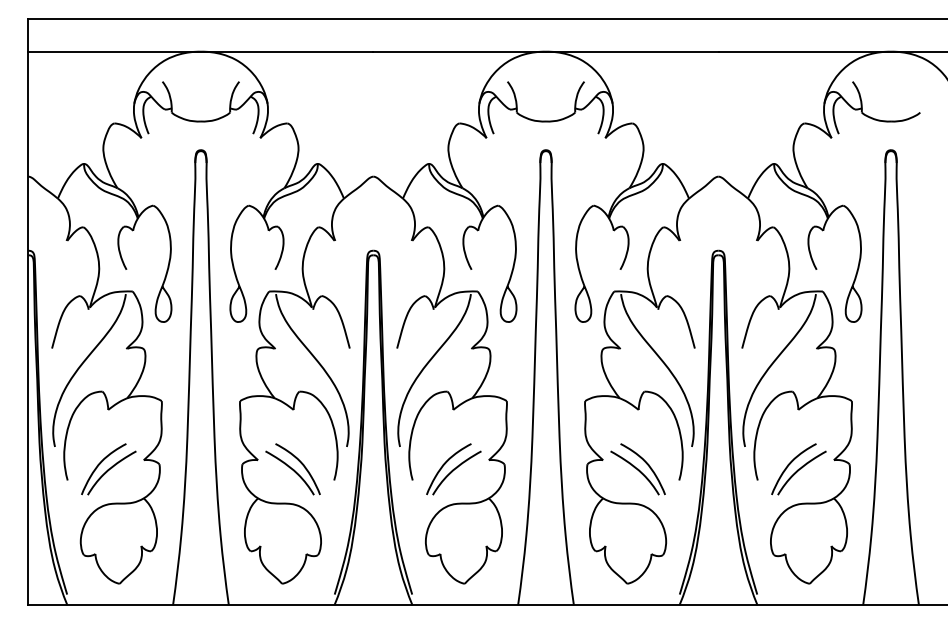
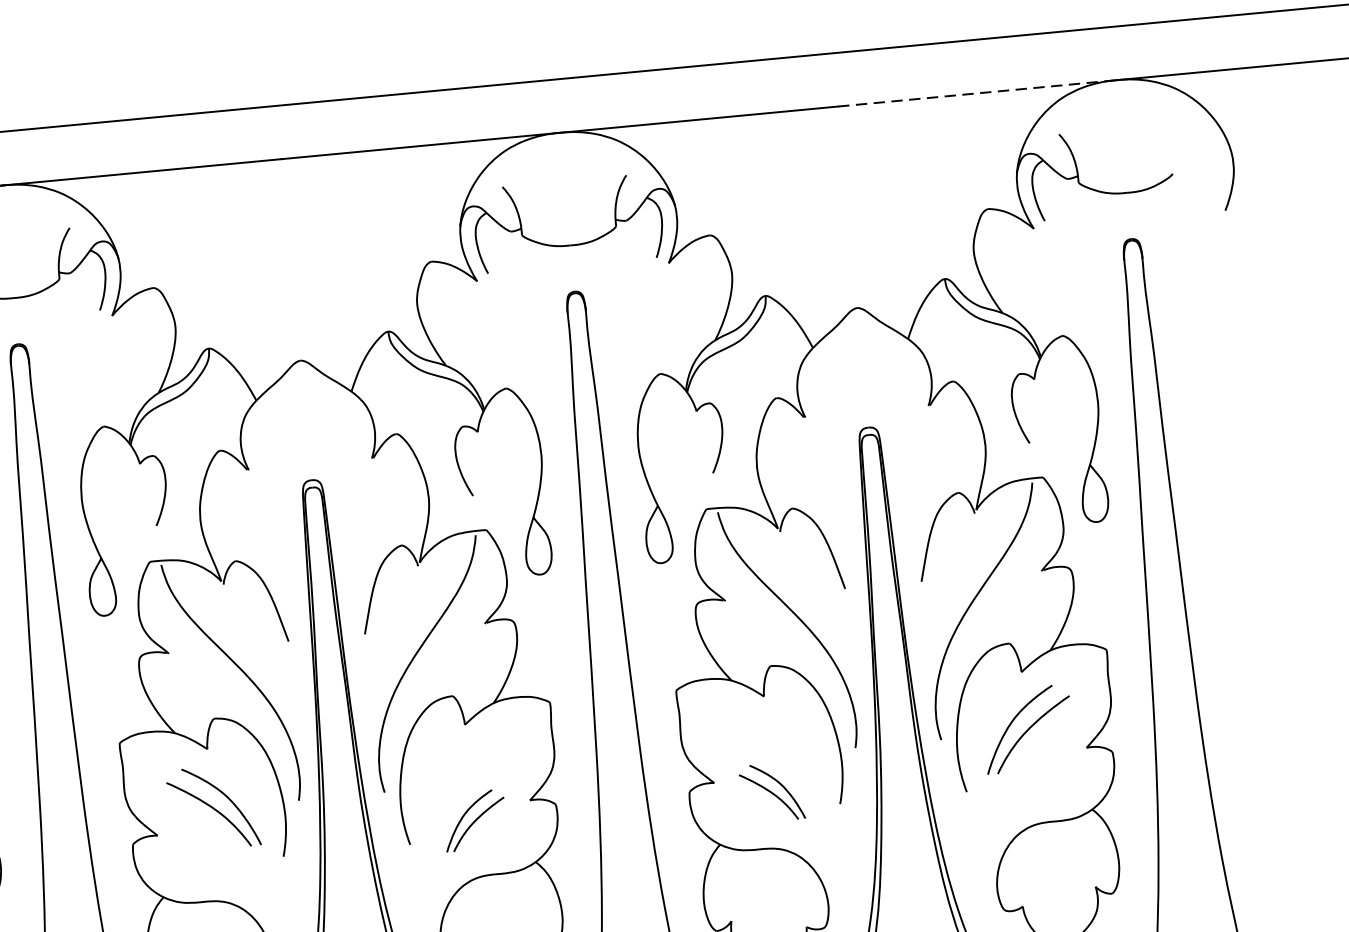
line: (805, 51) -> (978, 92), solid -> dashed
part: (292, 469) -> (212, 808), moved
part: (453, 469) -> (474, 820), size x0.7
part: (637, 469) -> (771, 792), size x0.7
part: (798, 469) -> (1027, 729), moved

